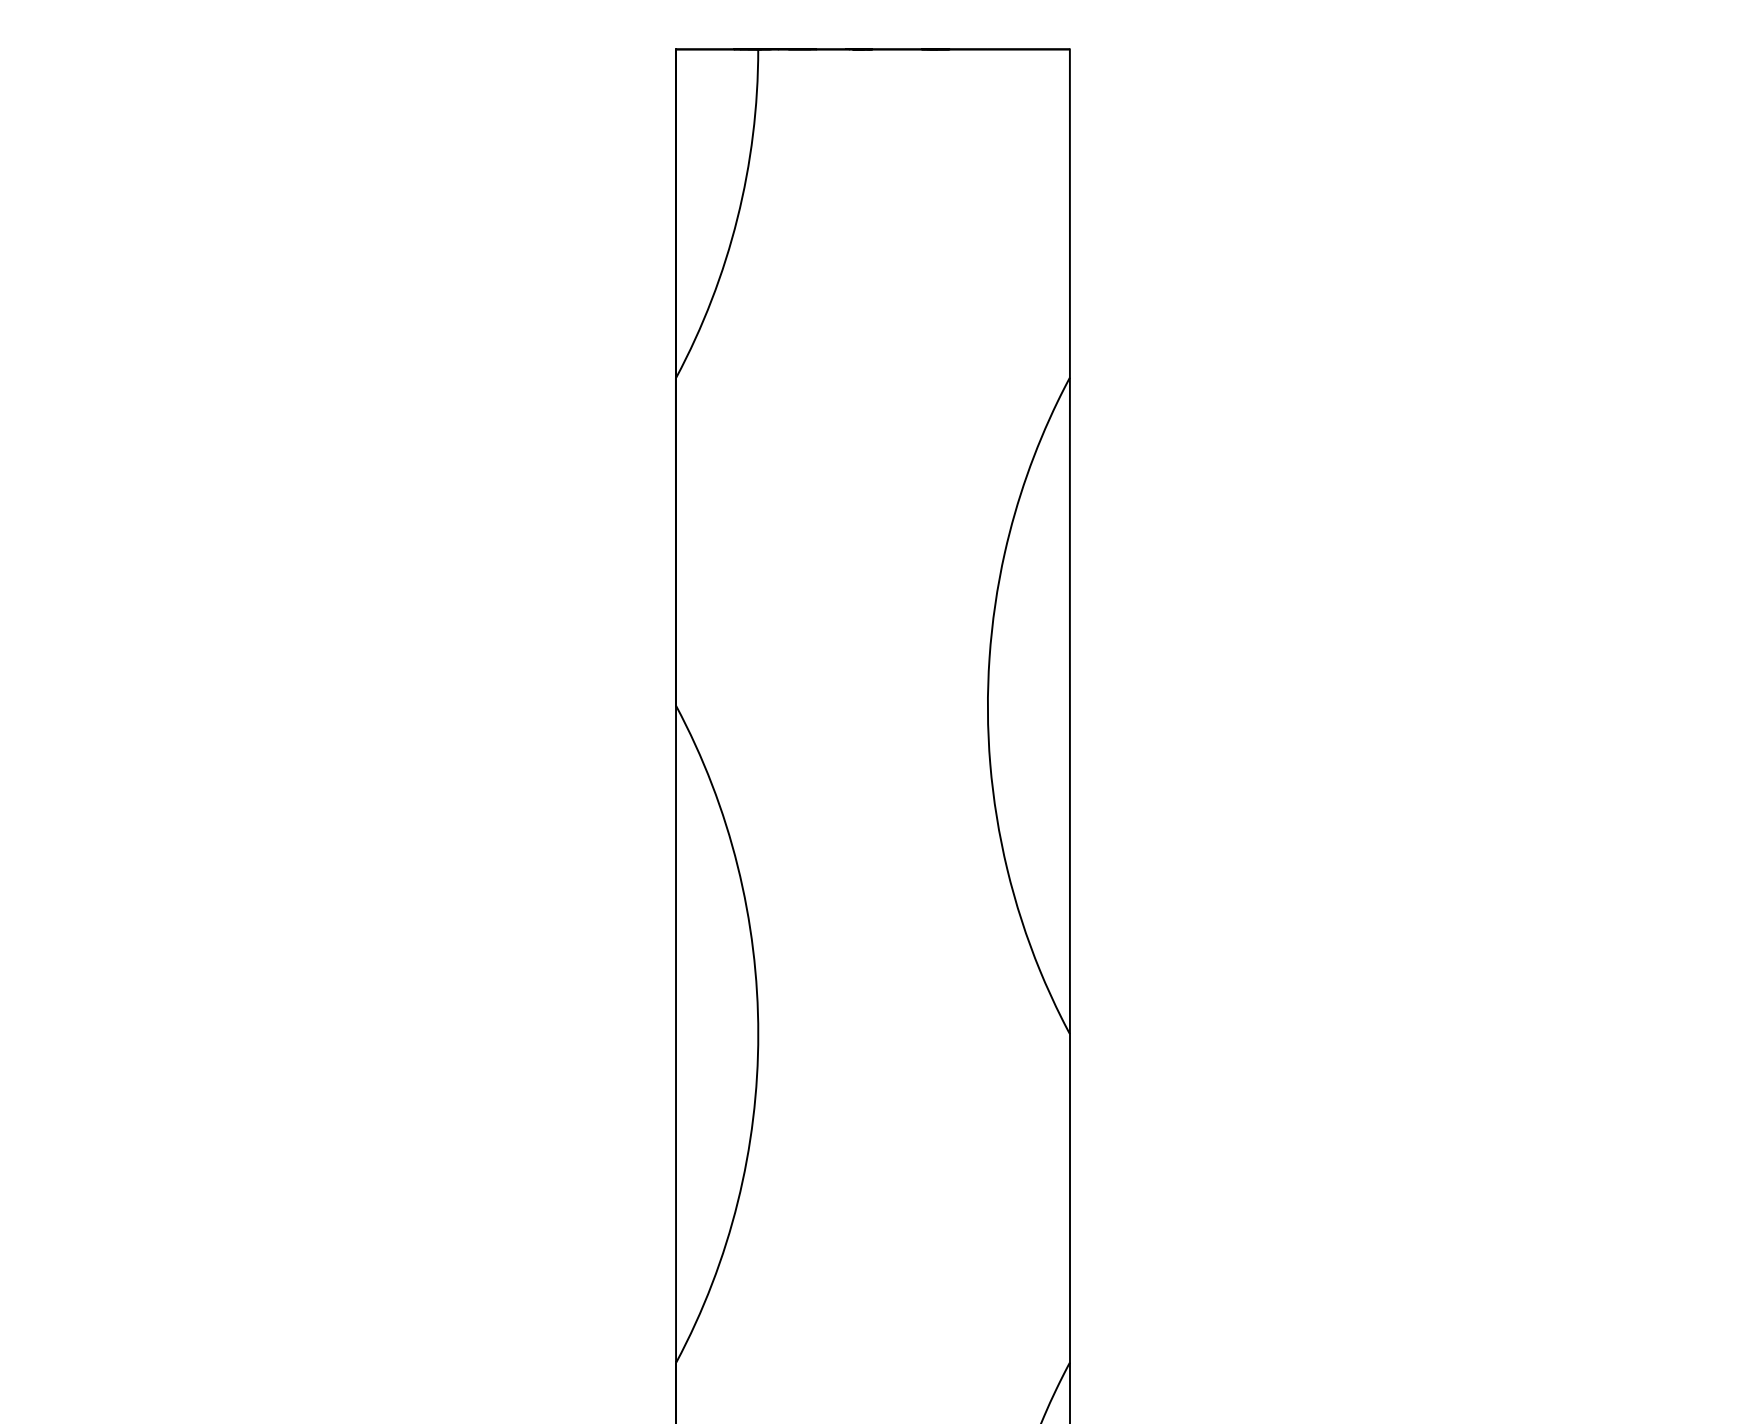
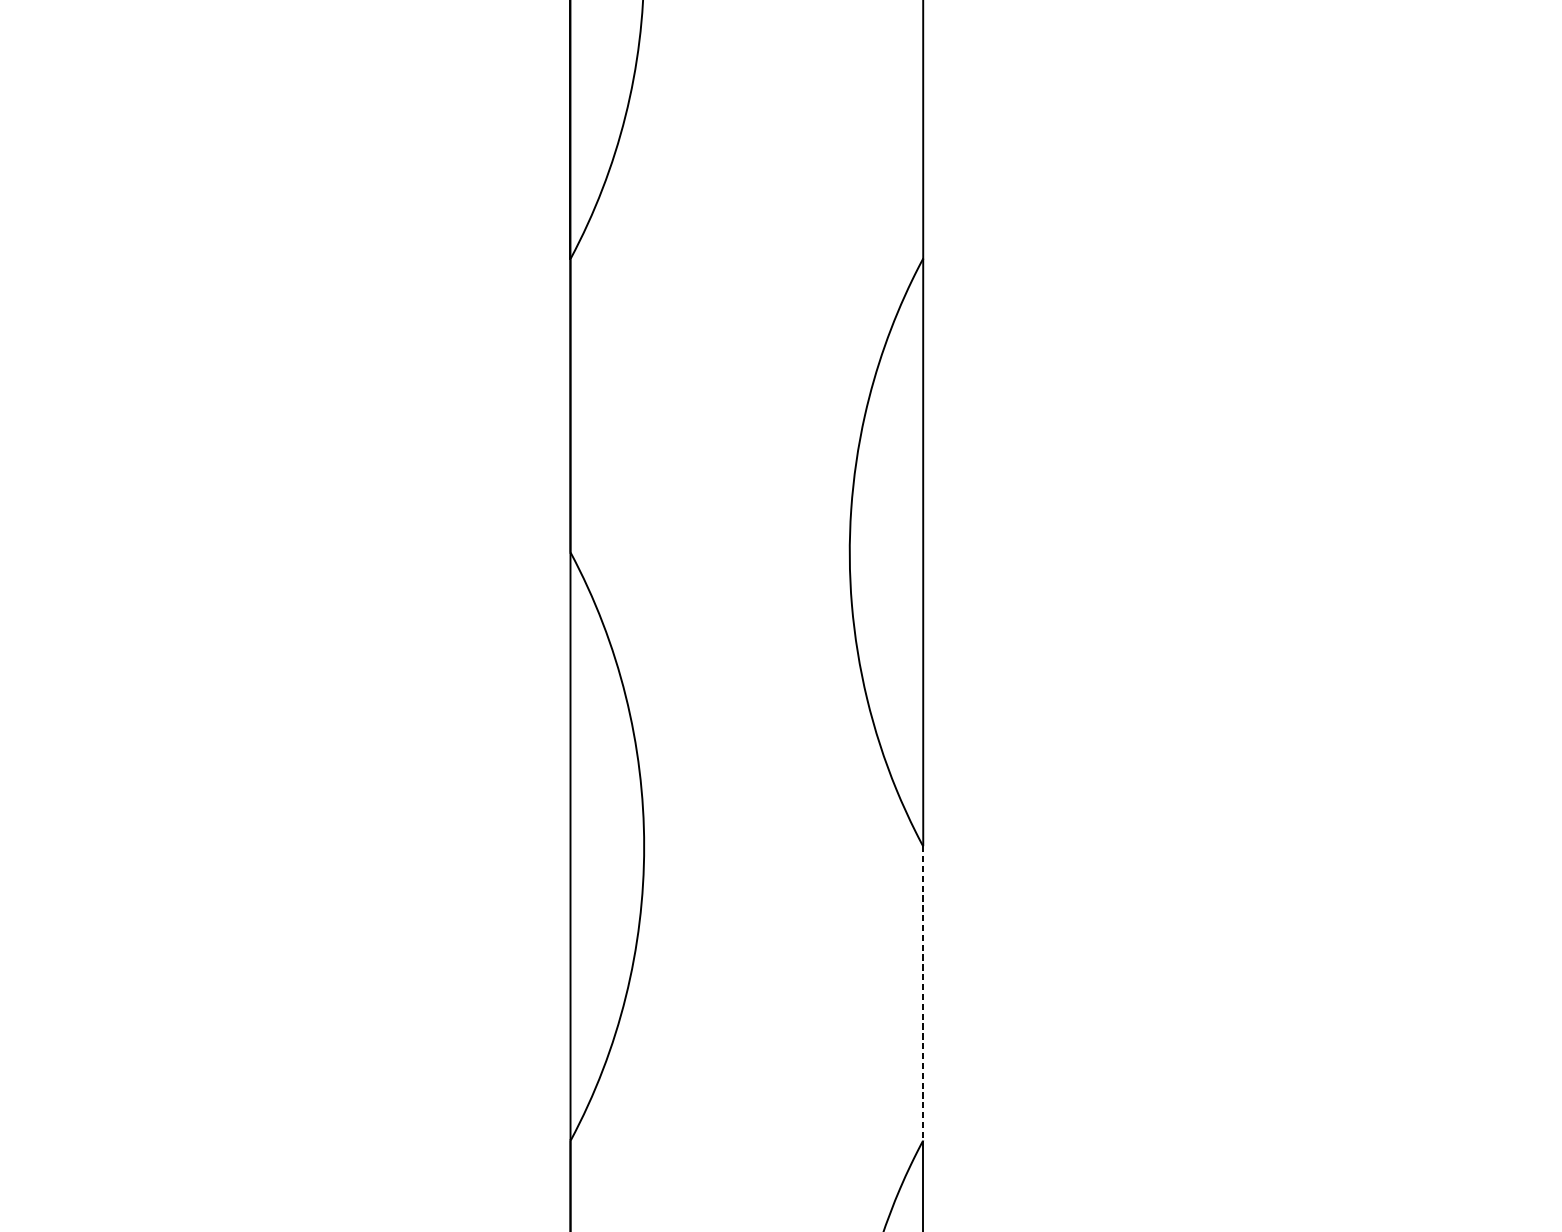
line: (1069, 1198) -> (922, 993), solid -> dashed

